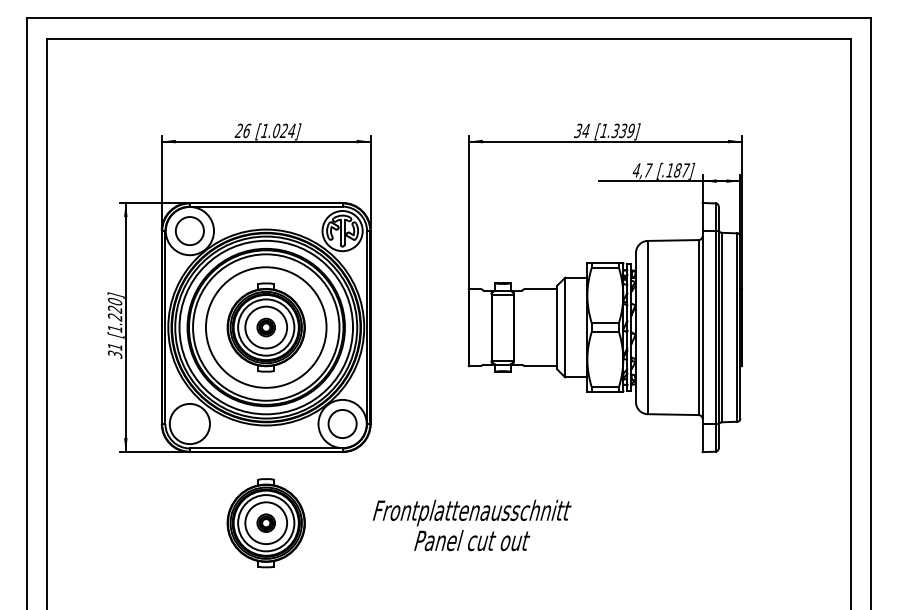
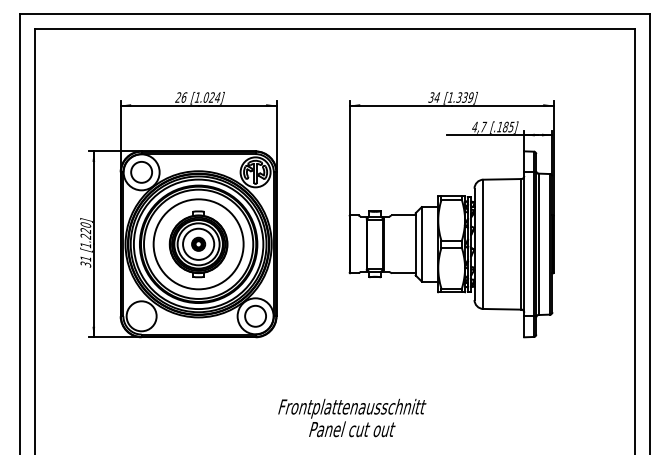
text: (685, 170) -> (511, 127), [.187] -> [.185]
part: (266, 523) -> (198, 390), removed
text: (472, 524) -> (352, 417), moved

